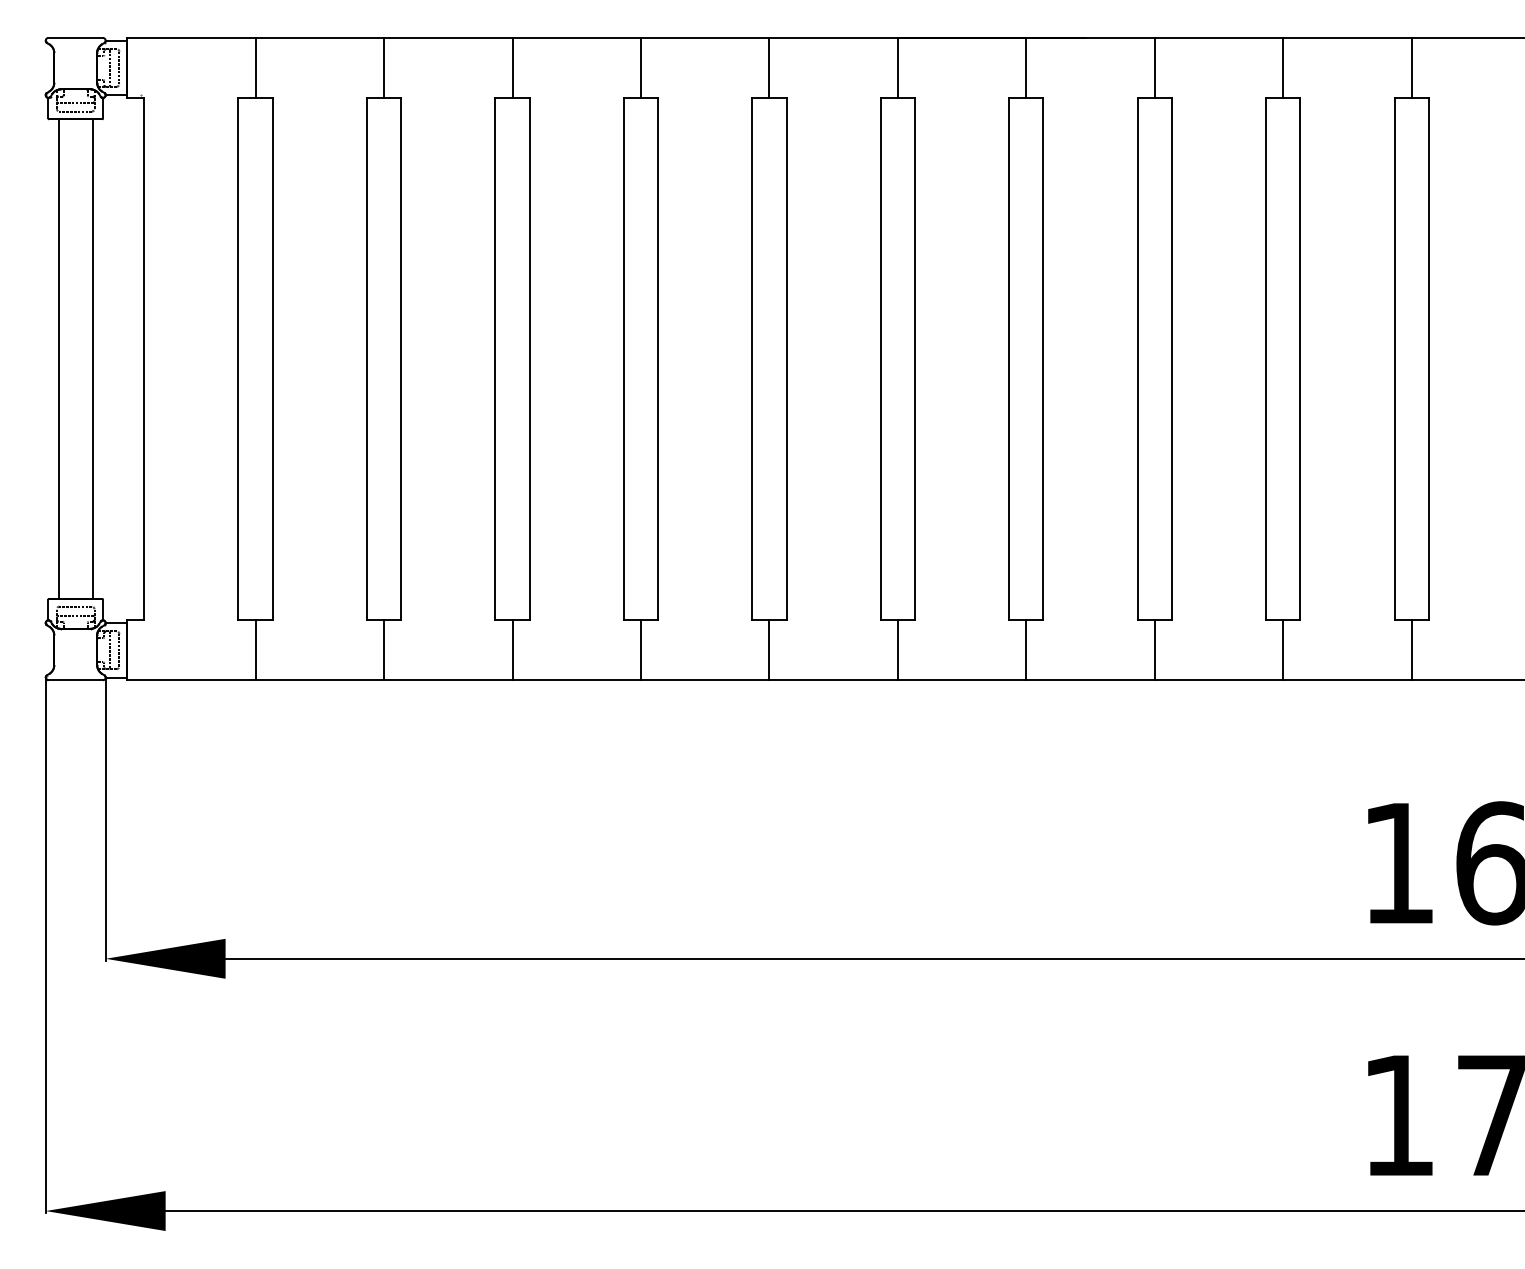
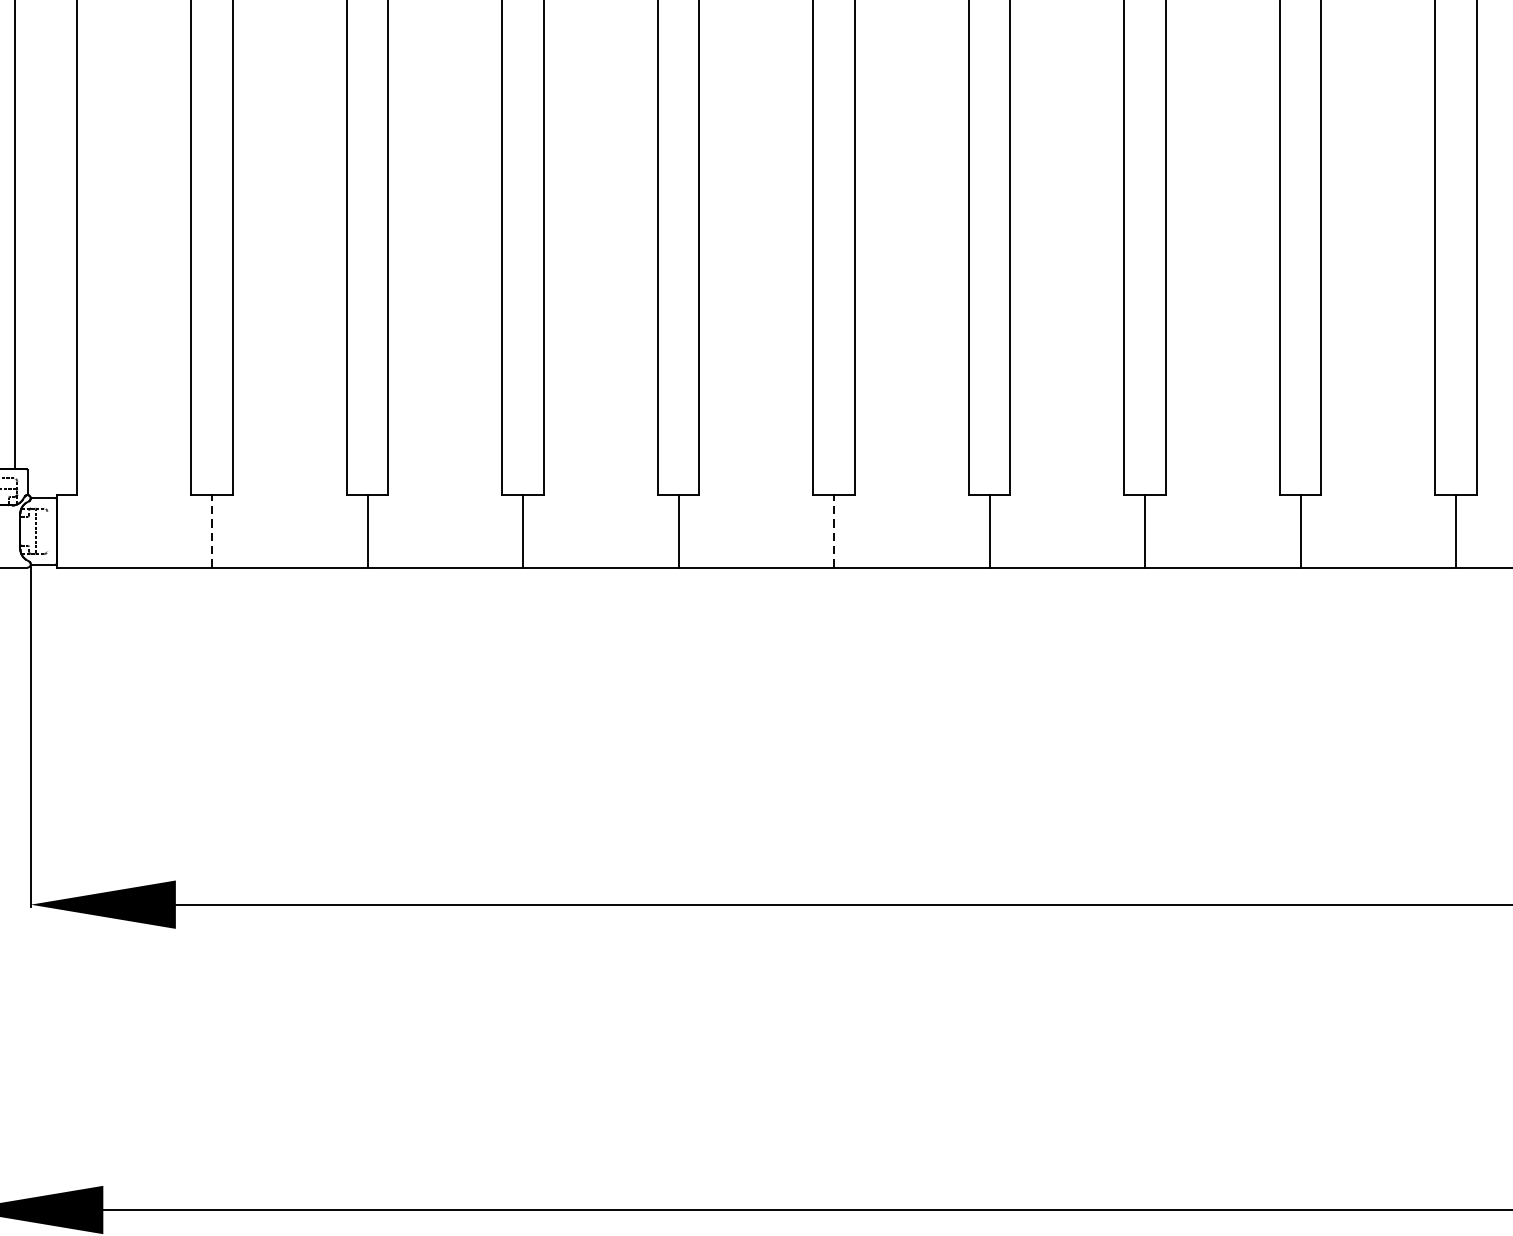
line: (119, 650) -> (47, 531), removed
line: (255, 650) -> (212, 531), solid -> dashed
line: (769, 650) -> (834, 531), solid -> dashed

